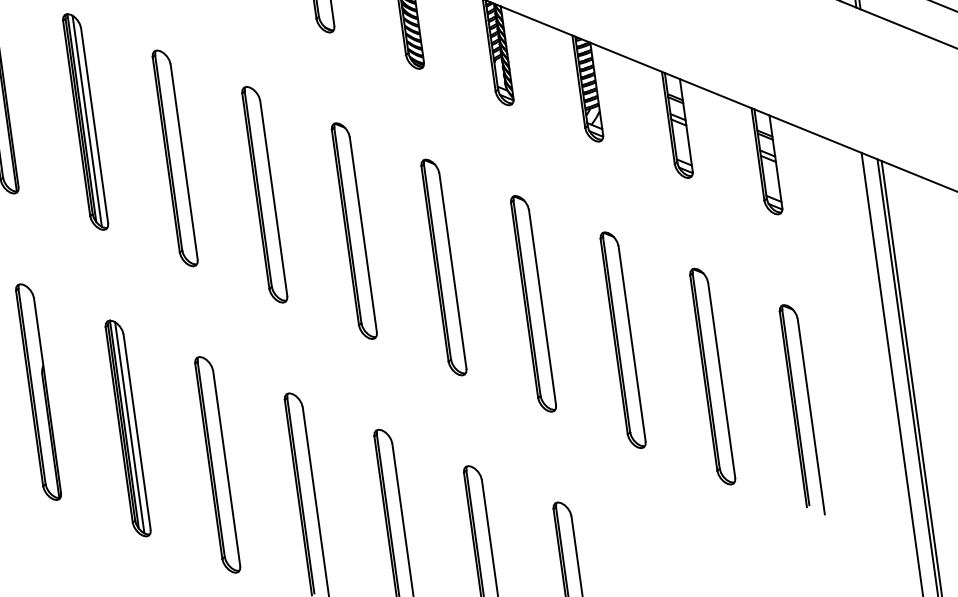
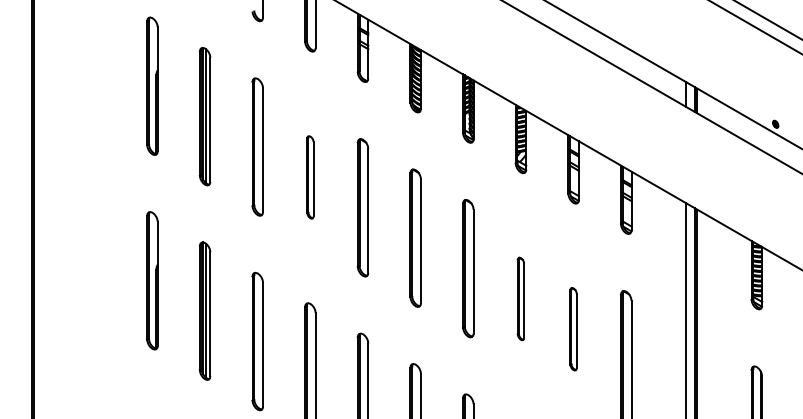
part: (264, 194) -> (310, 177), size x0.6
part: (622, 339) -> (520, 298), size x0.6
part: (712, 375) -> (573, 328), size x0.6

